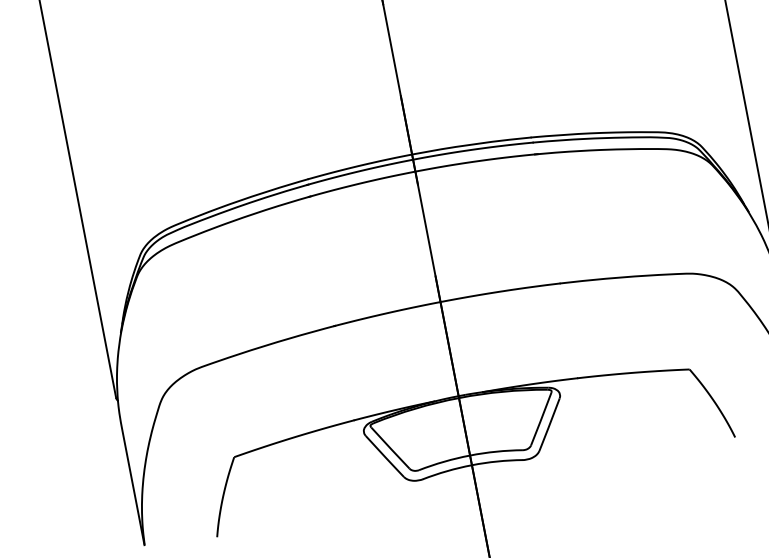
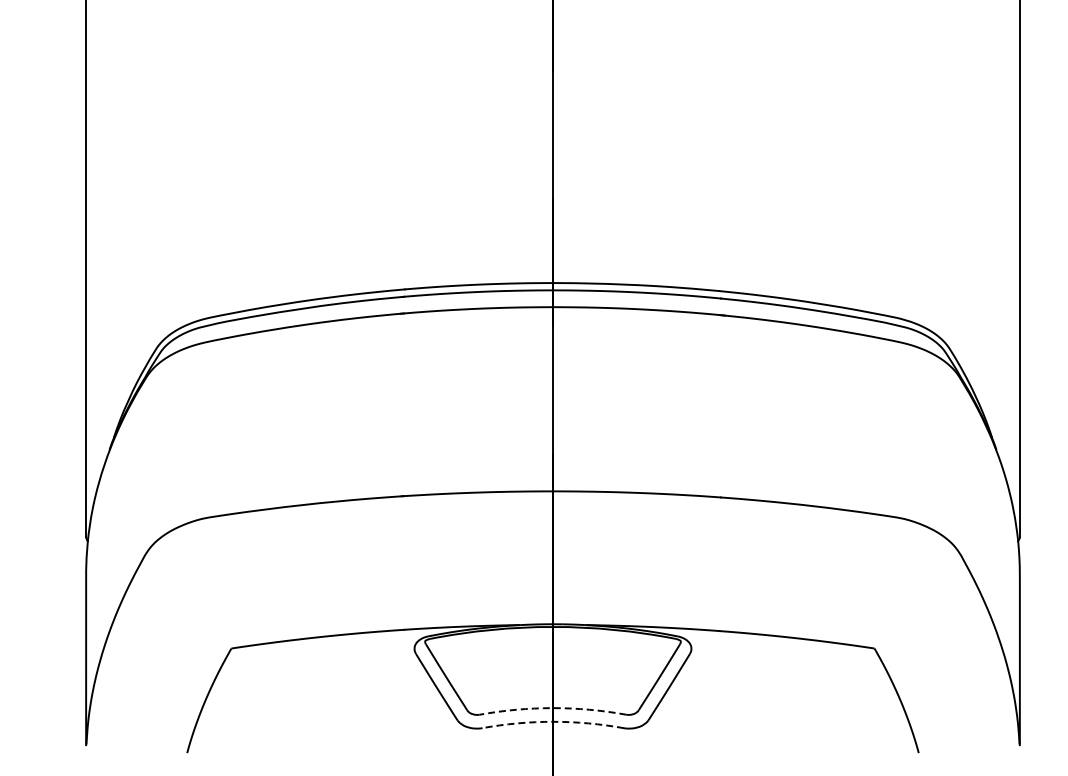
arc: (470, 455) -> (553, 708), solid -> dashed
arc: (472, 464) -> (553, 721), solid -> dashed

